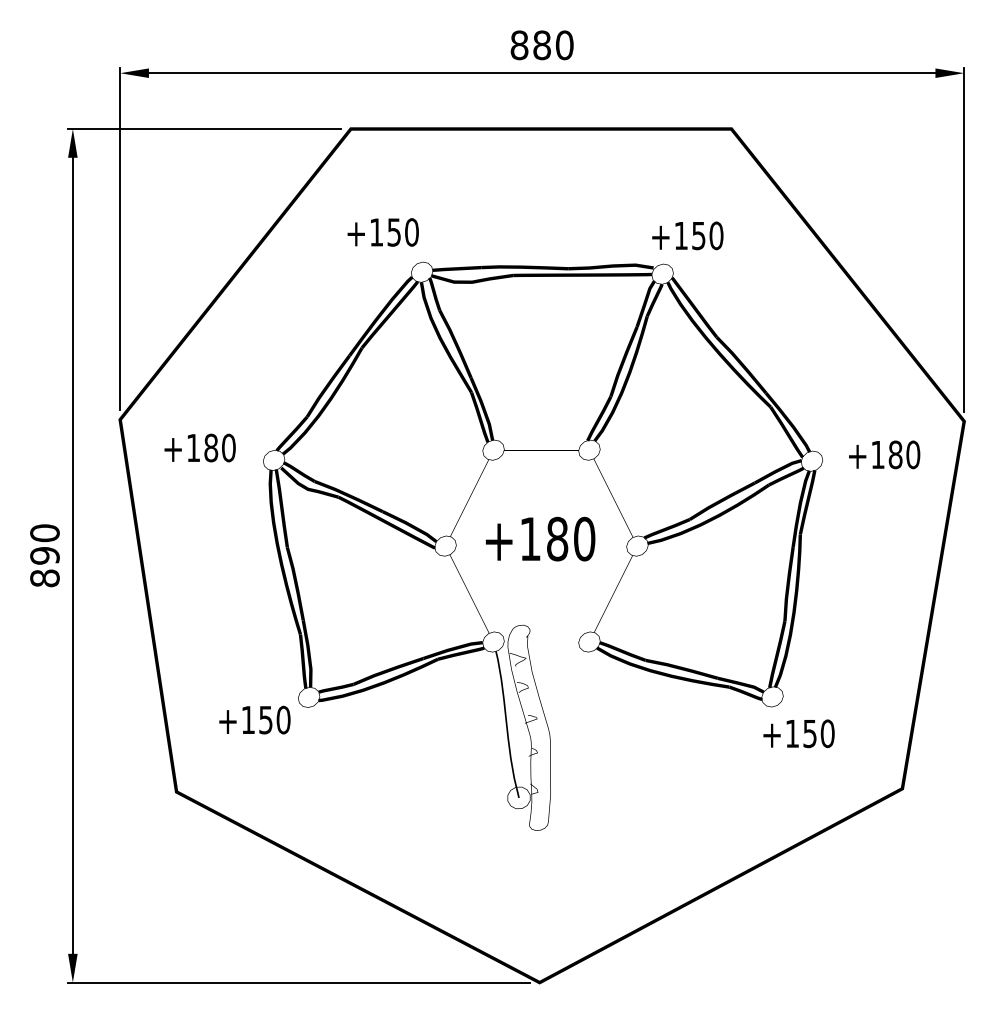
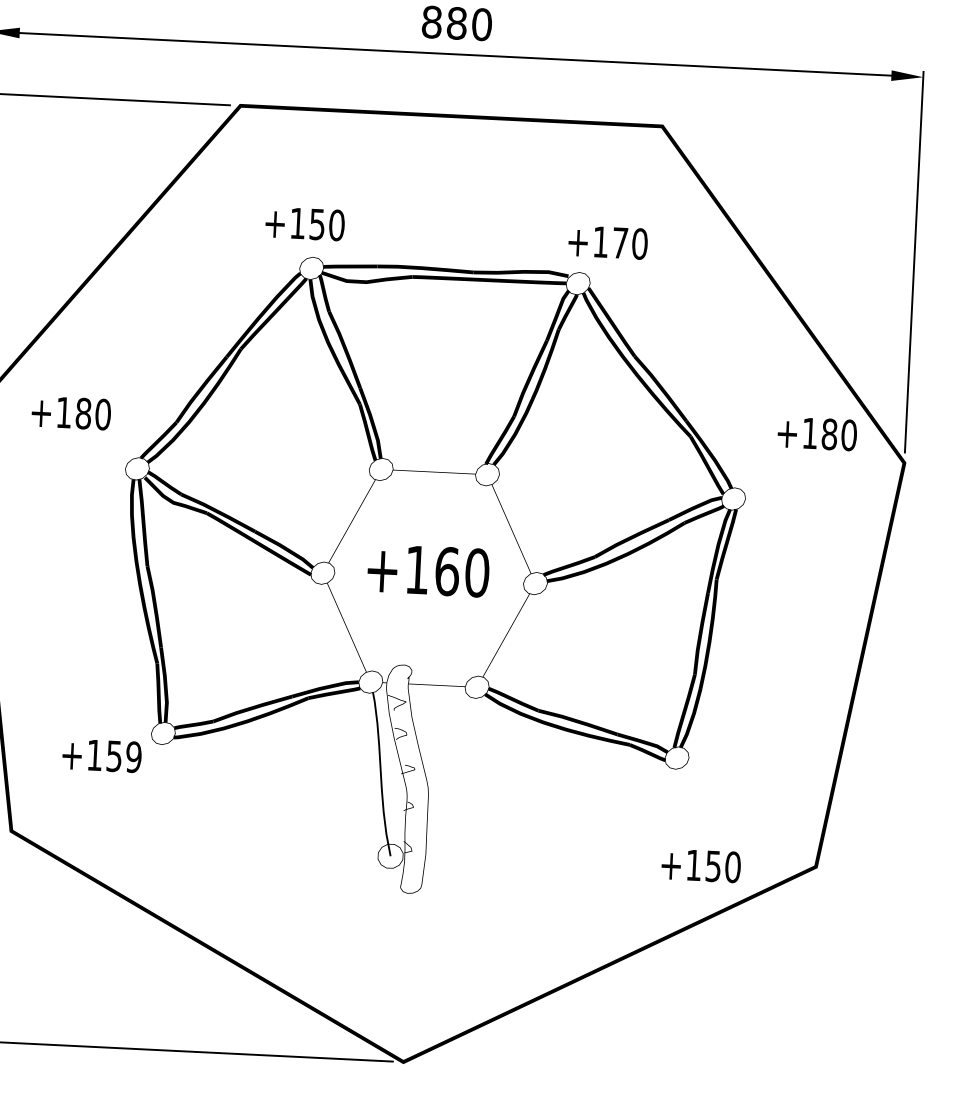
text: (382, 232) -> (304, 223), moved
text: (698, 236) -> (619, 243), +150 -> +170
text: (199, 447) -> (70, 412), moved
text: (884, 454) -> (817, 433), moved
text: (557, 538) -> (447, 570), +180 -> +160
text: (283, 720) -> (133, 757), +150 -> +159
text: (798, 733) -> (700, 865), moved

